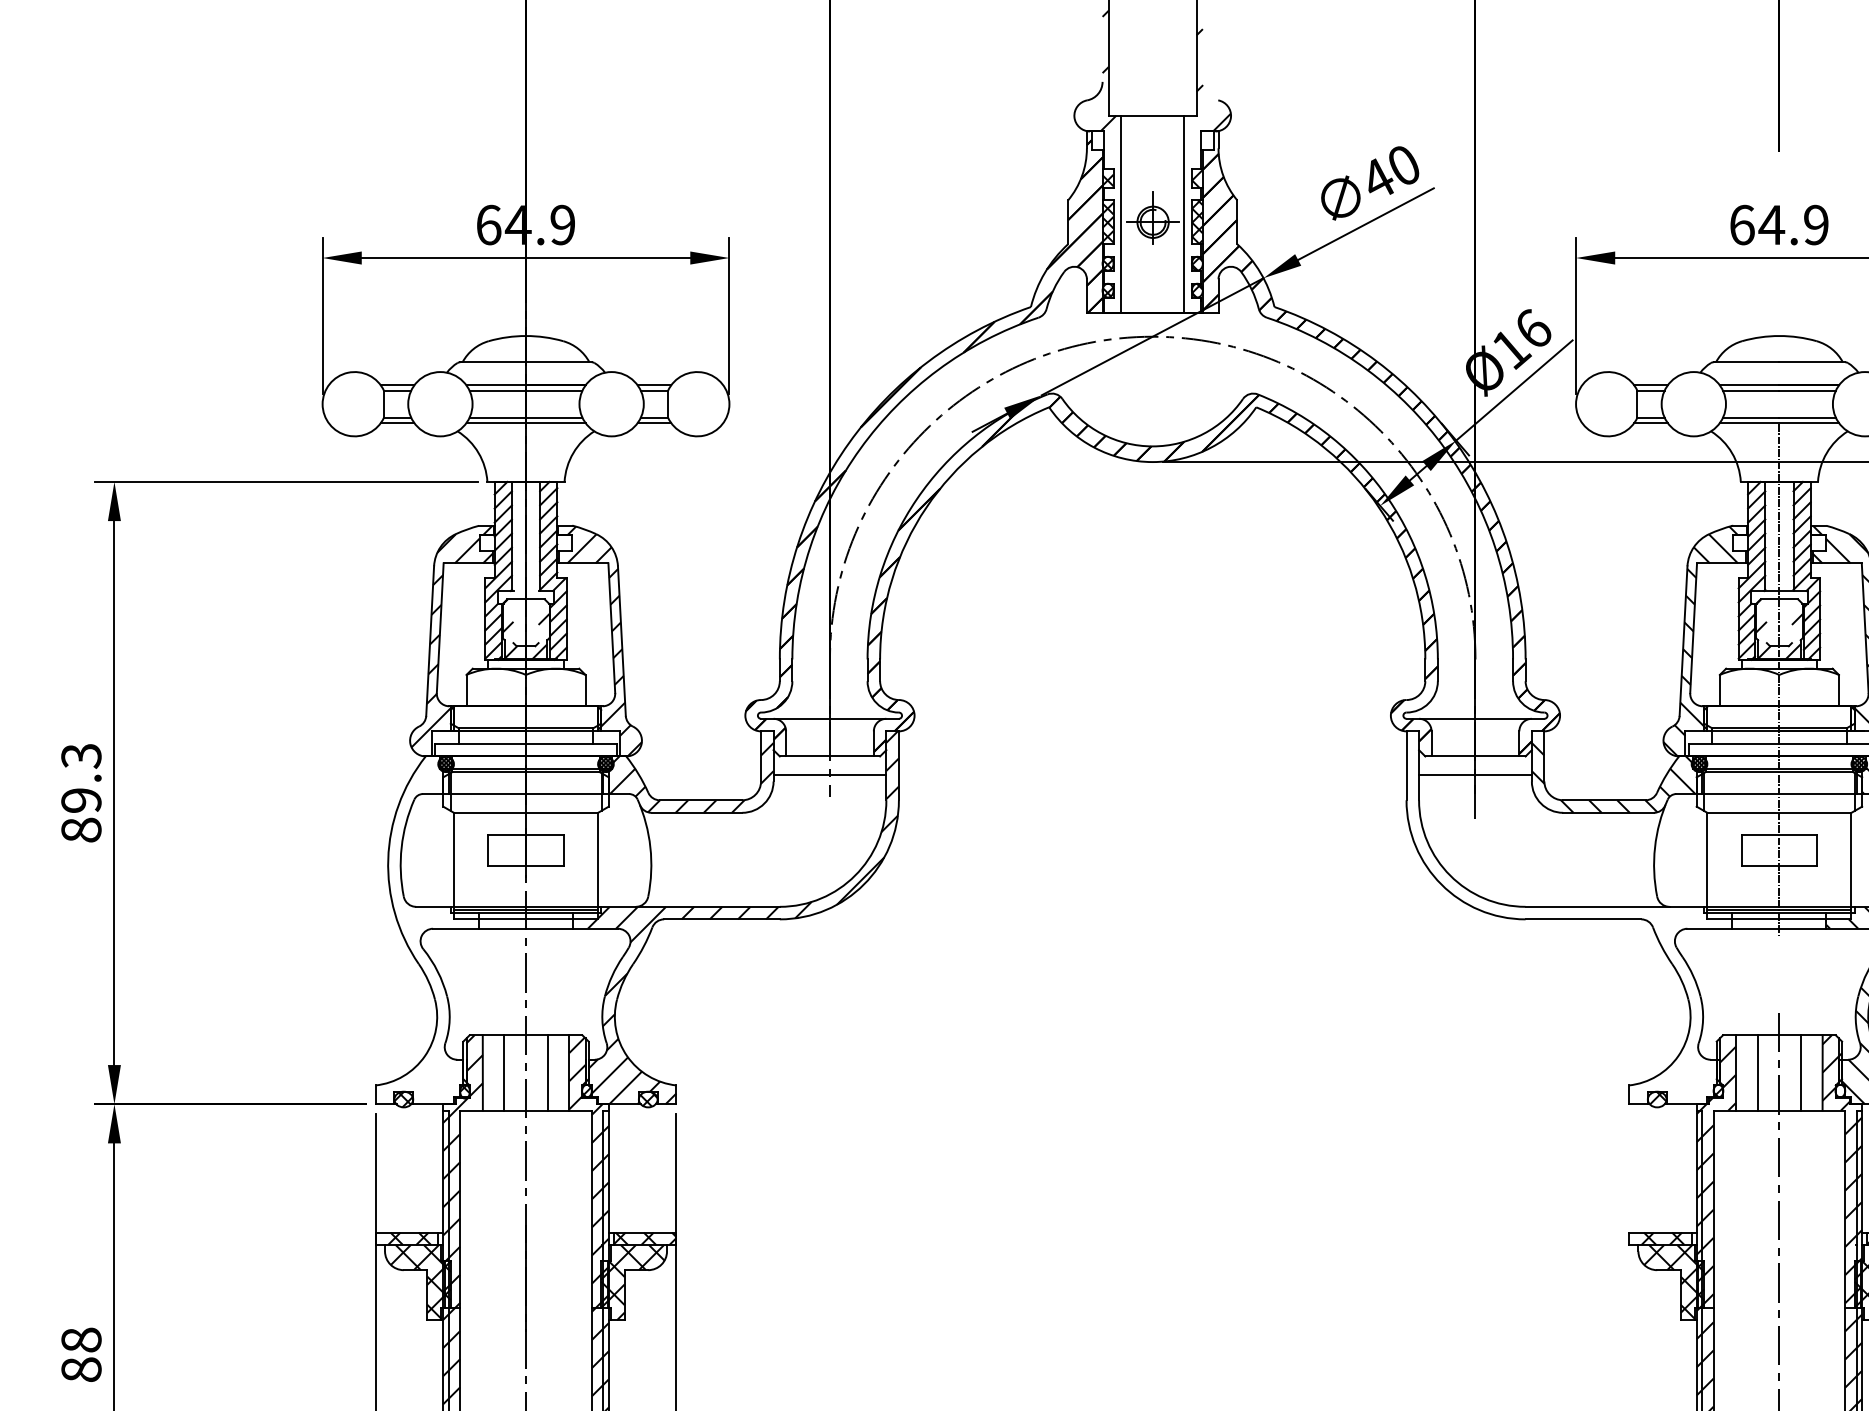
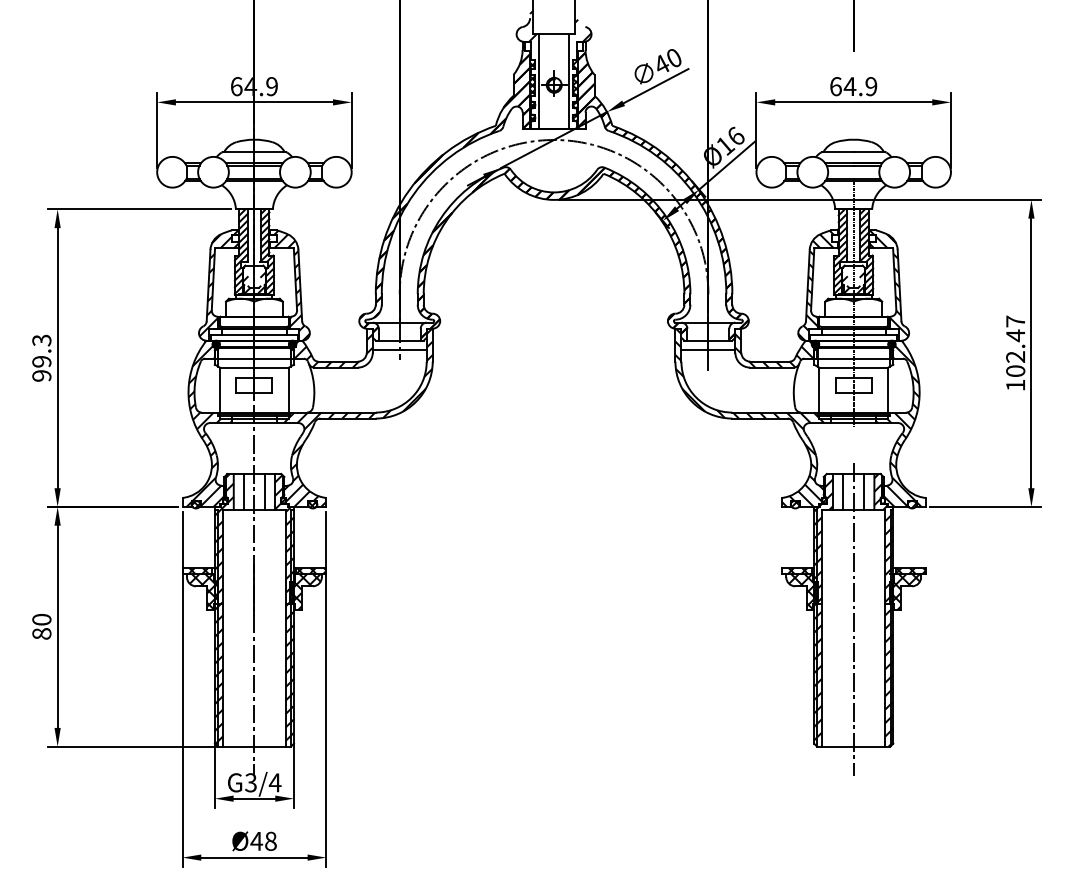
text: (80, 829) -> (41, 375), 89.3 -> 99.3
hatch: (1561, 917) -> (749, 417), added
hatch: (429, 935) -> (208, 426), added
text: (80, 1339) -> (41, 619), 88 -> 80

